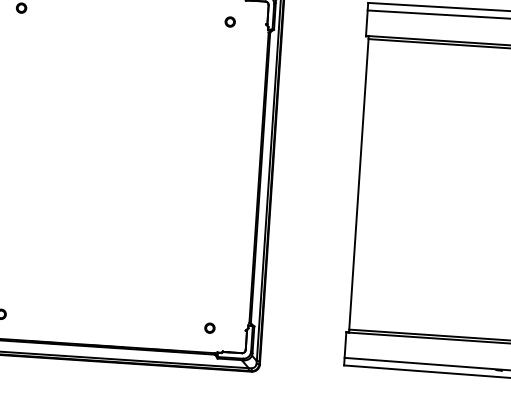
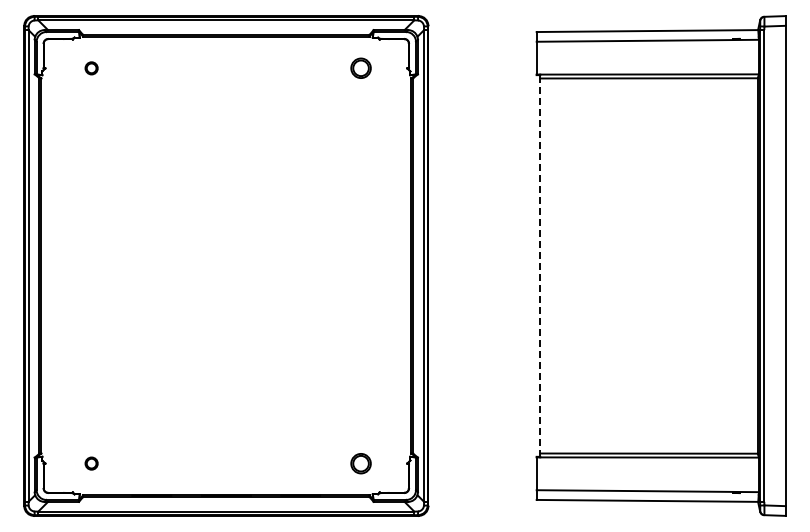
circle: (229, 22) -> (360, 68), size x1.6
line: (359, 183) -> (540, 265), solid -> dashed
circle: (209, 328) -> (360, 463), size x1.6

